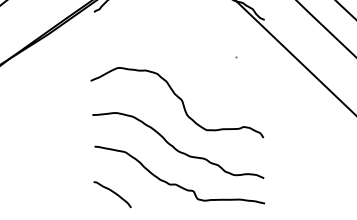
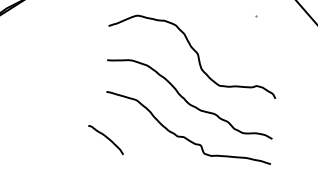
curve: (113, 193) -> (107, 138), moved

